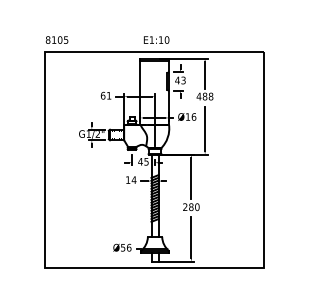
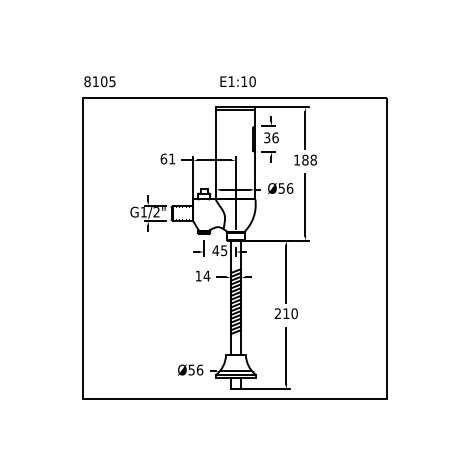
text: (179, 80) -> (270, 137), 43 -> 36
text: (198, 96) -> (296, 159), 488 -> 188
text: (187, 117) -> (281, 188), Ø16 -> Ø56
text: (191, 207) -> (286, 313), 280 -> 210

